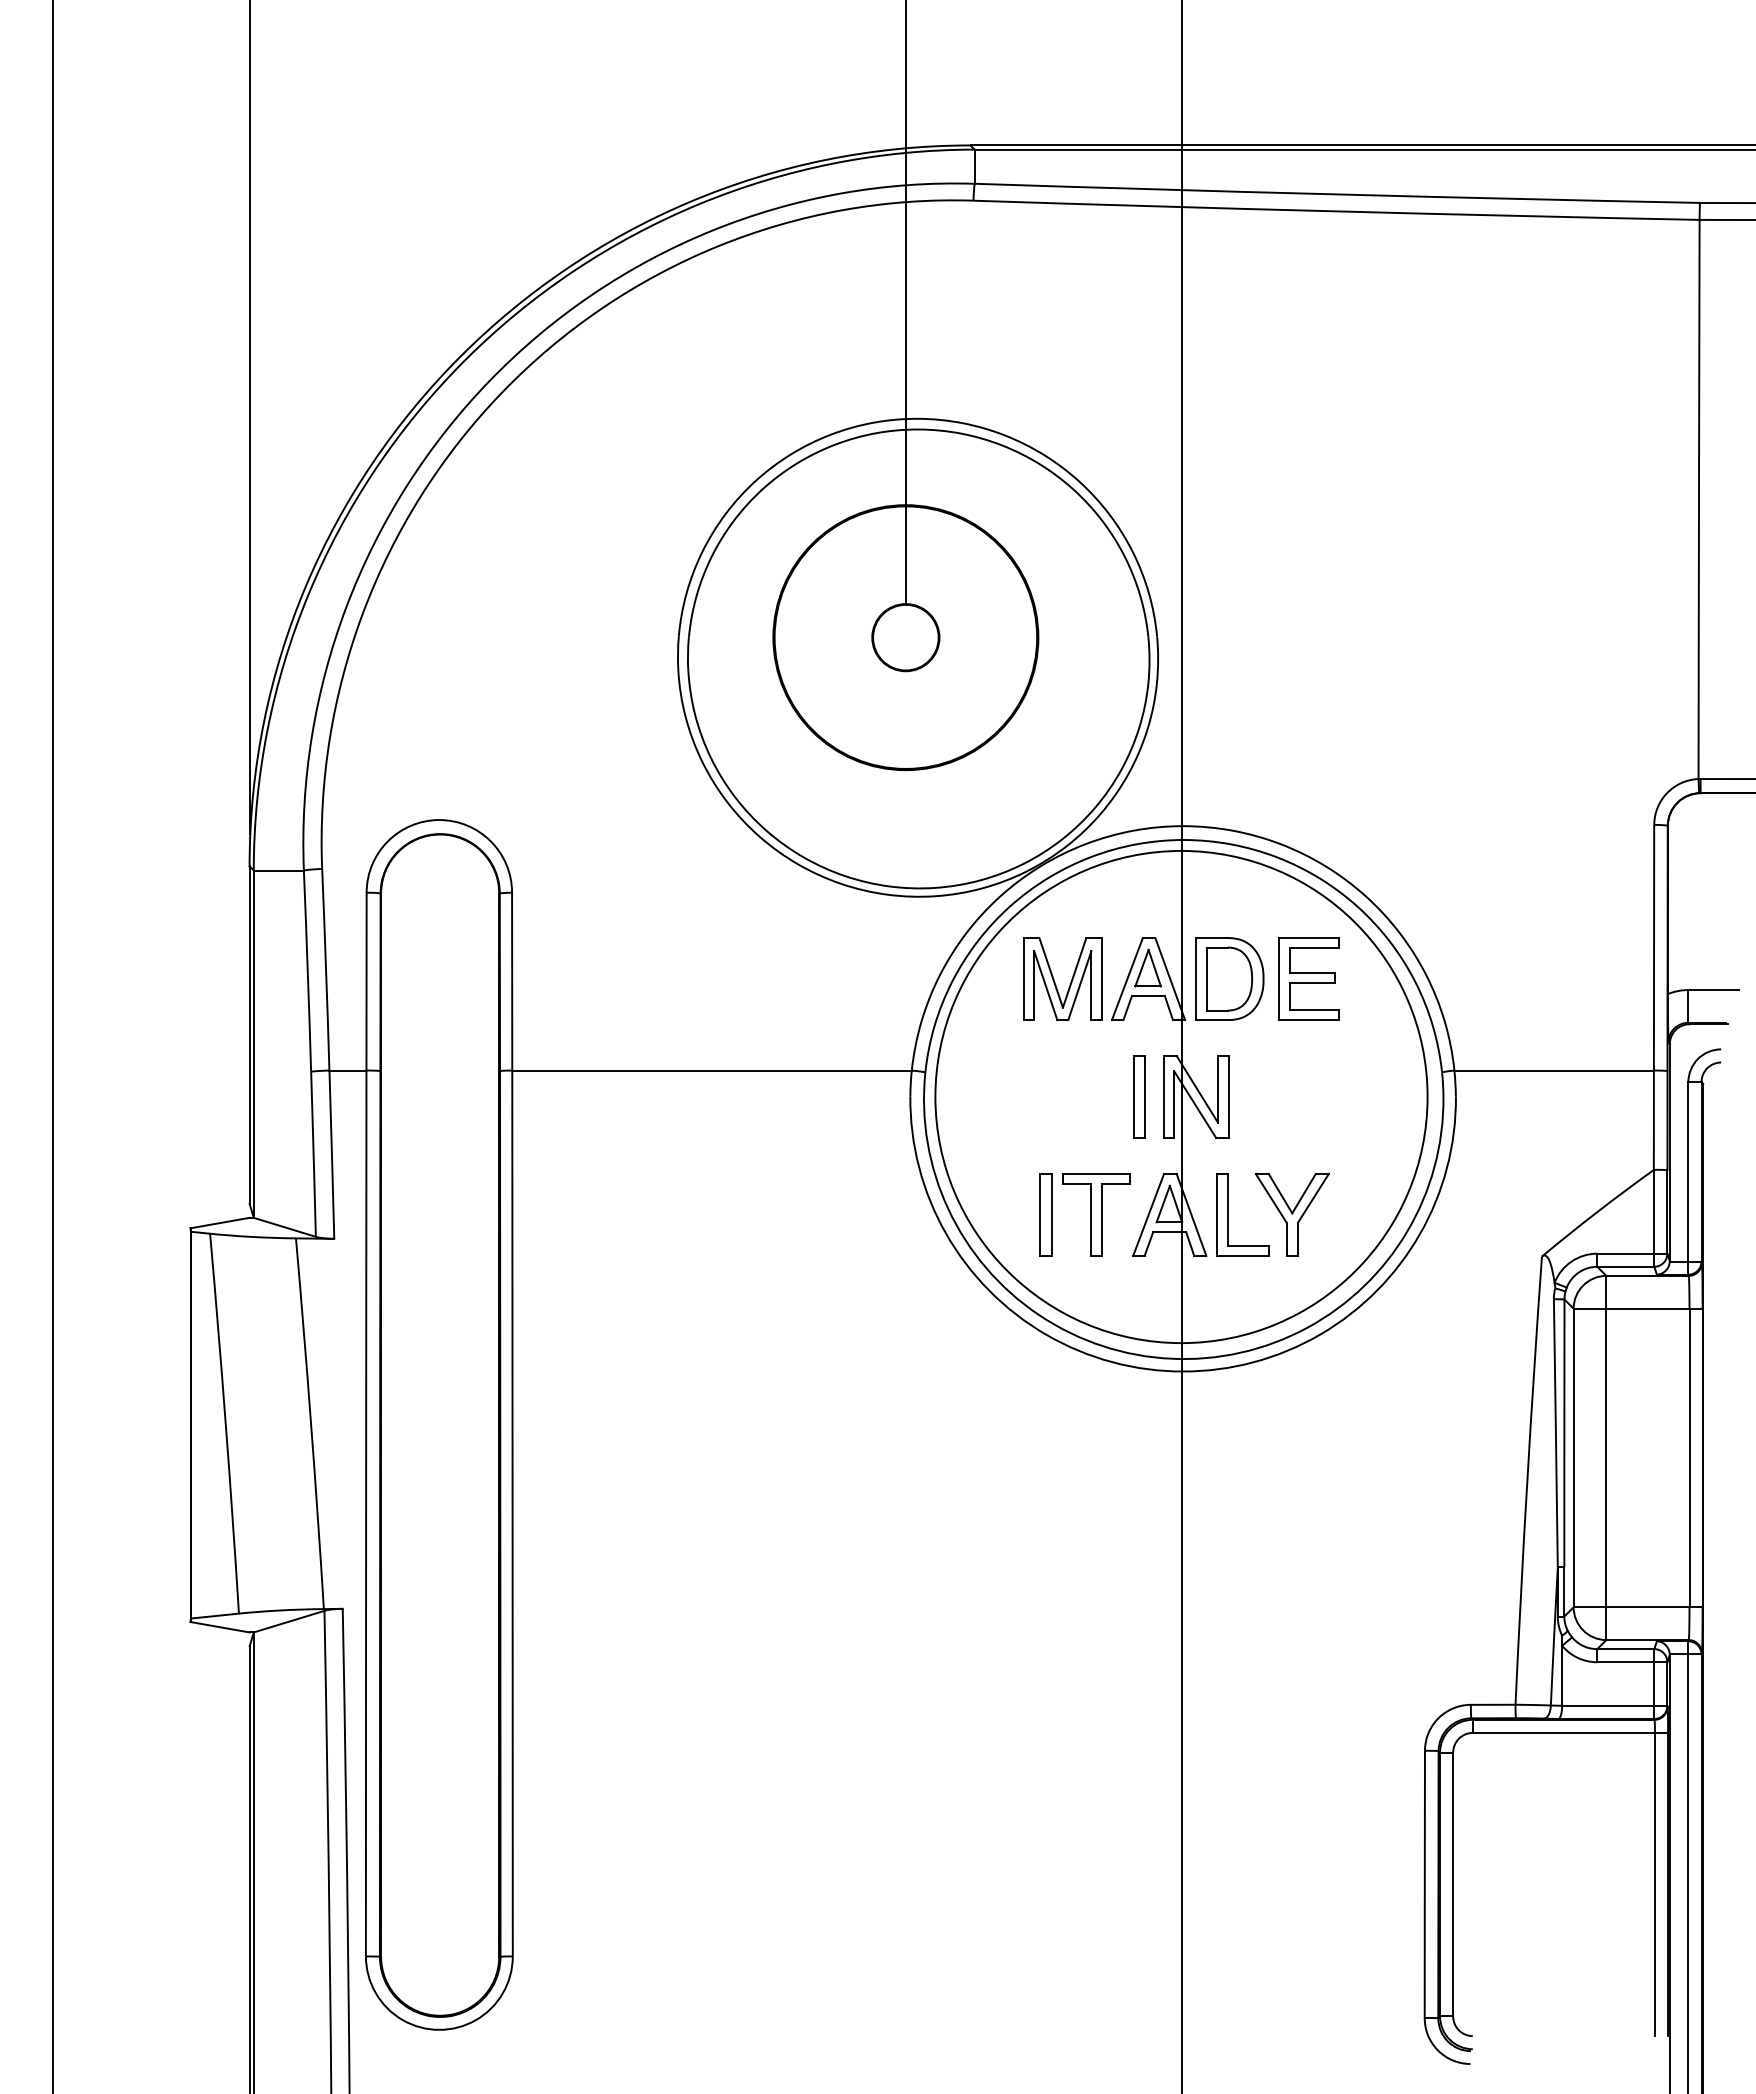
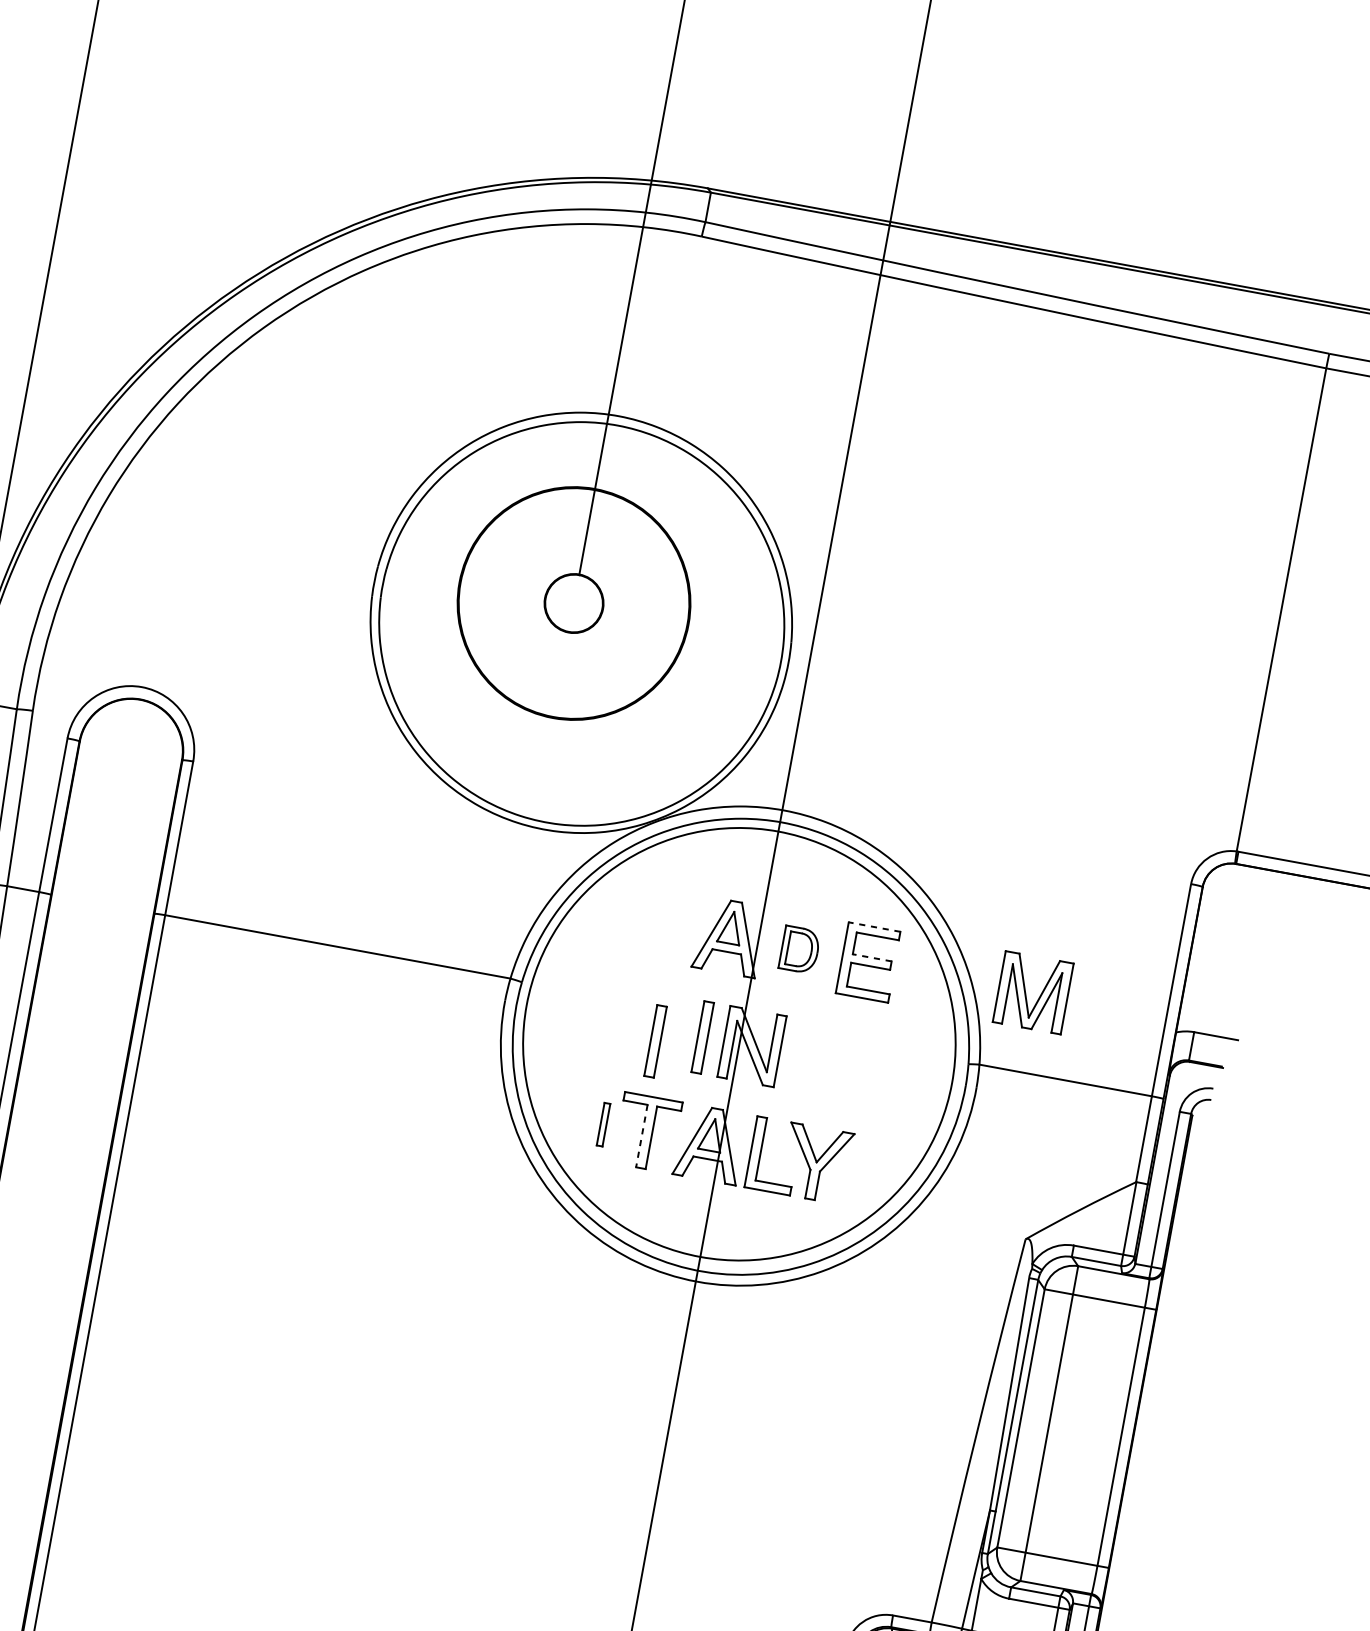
line: (1308, 938) -> (874, 927), solid -> dashed
line: (1311, 973) -> (871, 958), solid -> dashed
part: (1229, 978) -> (799, 949), size x0.6
part: (1055, 982) -> (1026, 994), moved
part: (1087, 1110) -> (656, 1040), added
part: (1045, 1214) -> (603, 1124), size x0.6
line: (1091, 1220) -> (642, 1136), solid -> dashed

